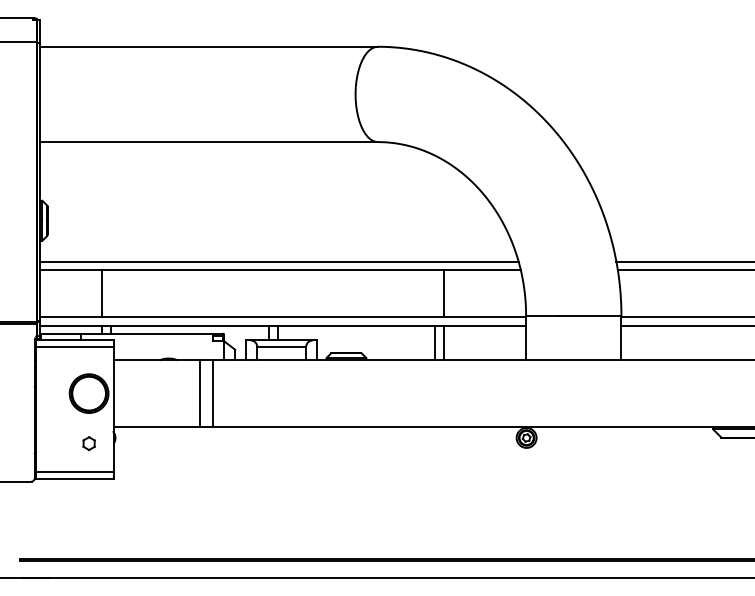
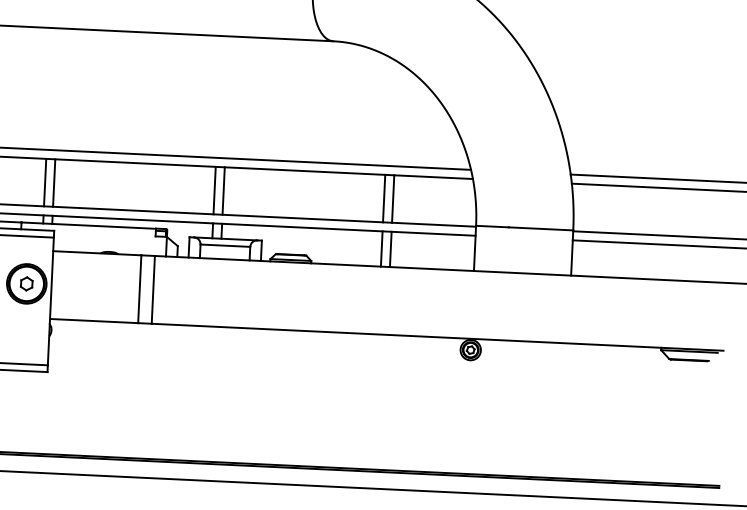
line: (111, 293) -> (54, 182), added
line: (268, 293) -> (214, 190), added
line: (277, 293) -> (223, 190), added
line: (434, 293) -> (383, 198), added
part: (88, 443) -> (26, 283), moved

